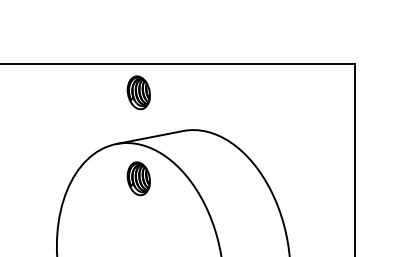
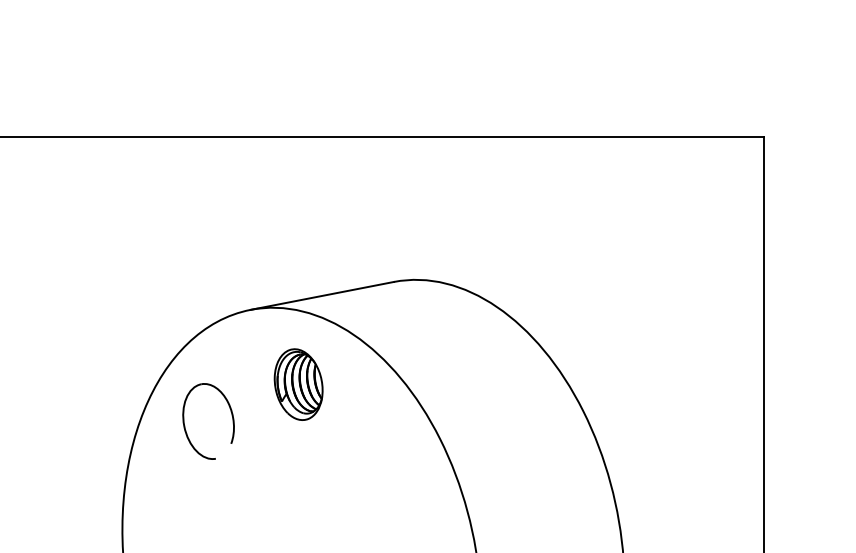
part: (138, 92) -> (297, 199), removed
part: (86, 195) -> (186, 420), added

